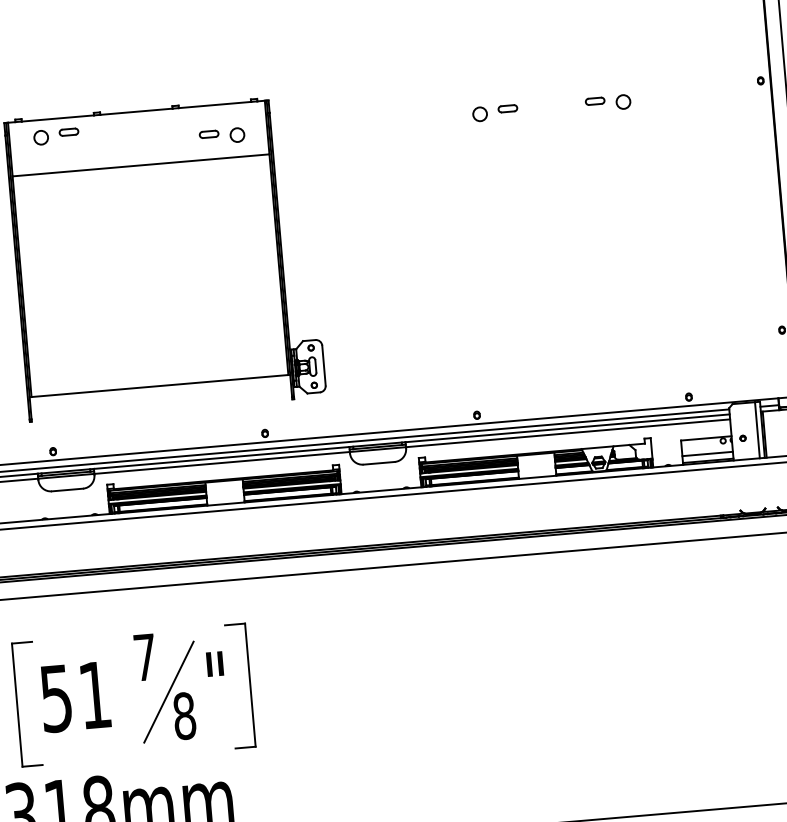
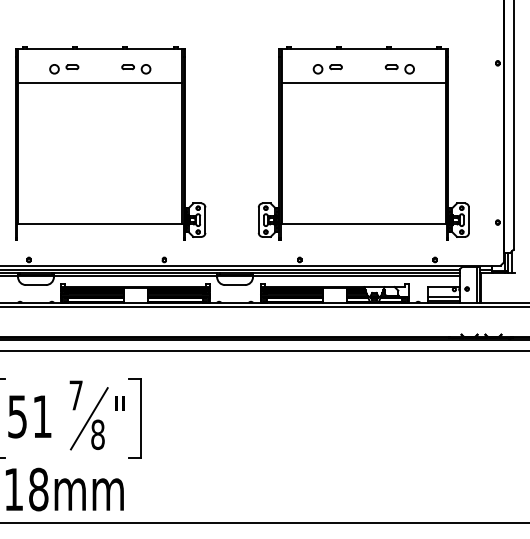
part: (56, 136) -> (64, 69), moved
part: (222, 136) -> (136, 69), moved
part: (561, 224) -> (363, 143), added

